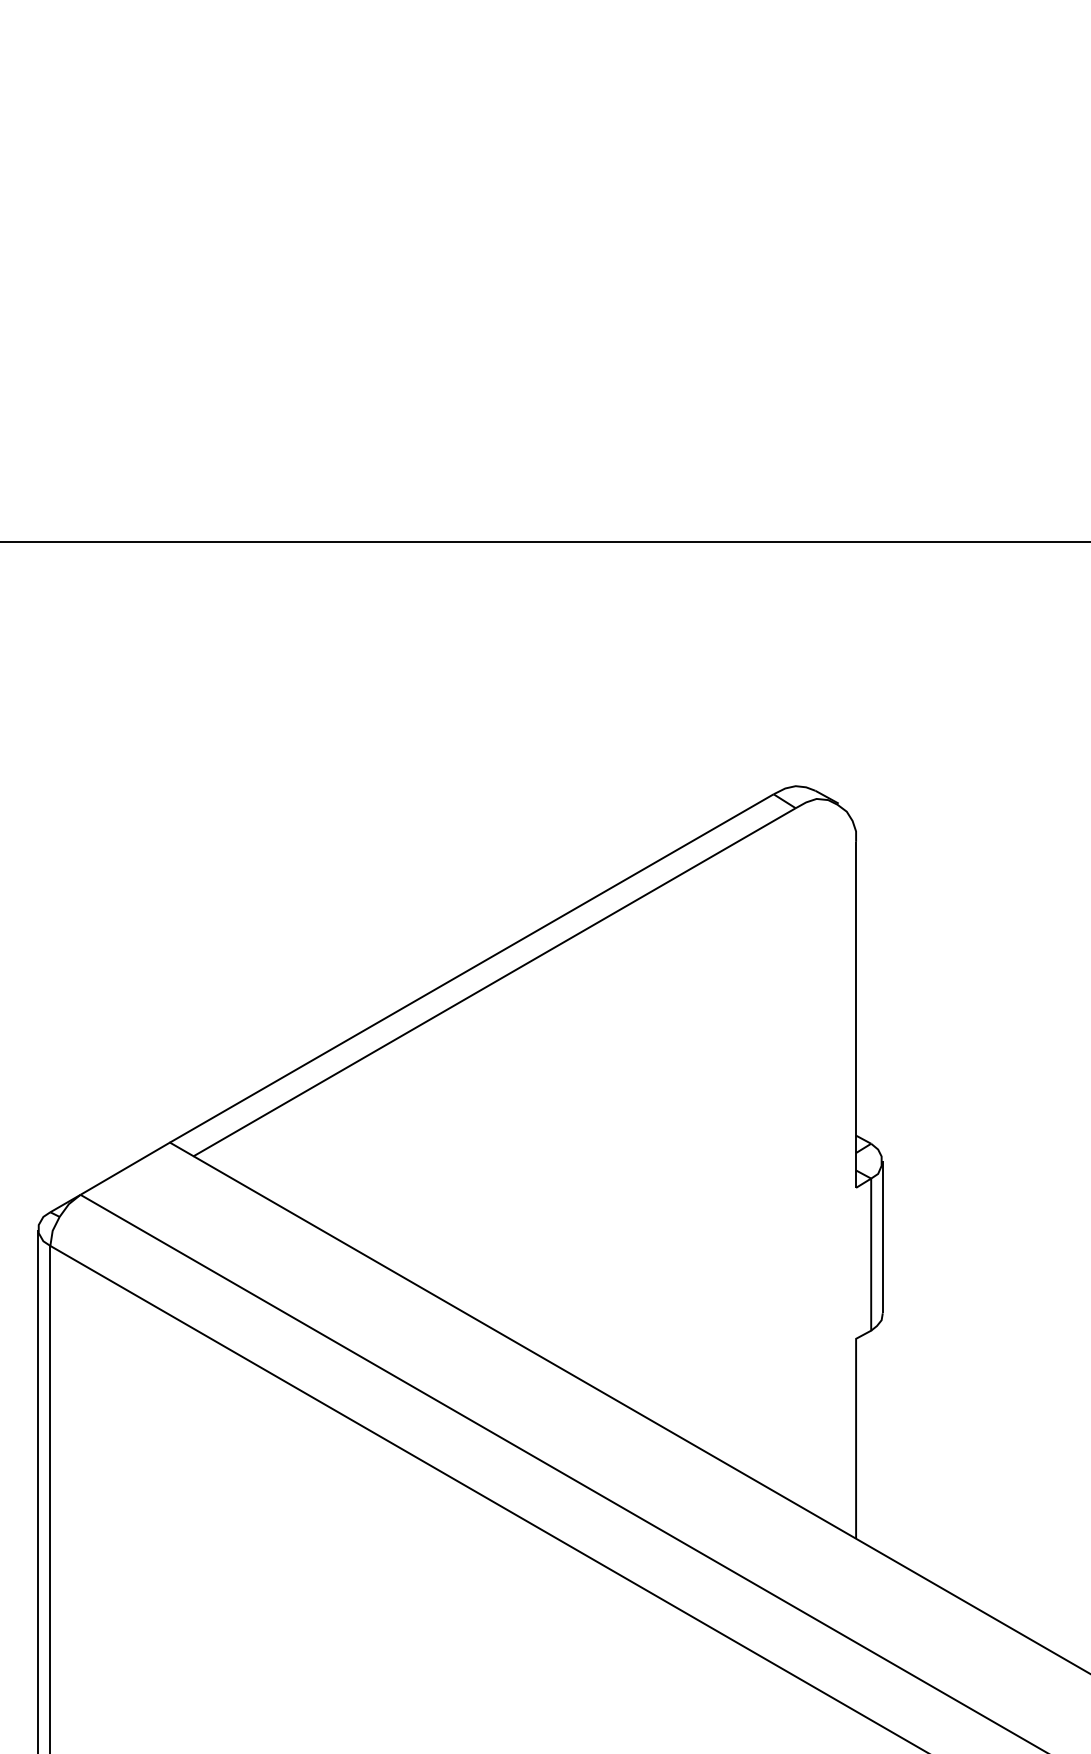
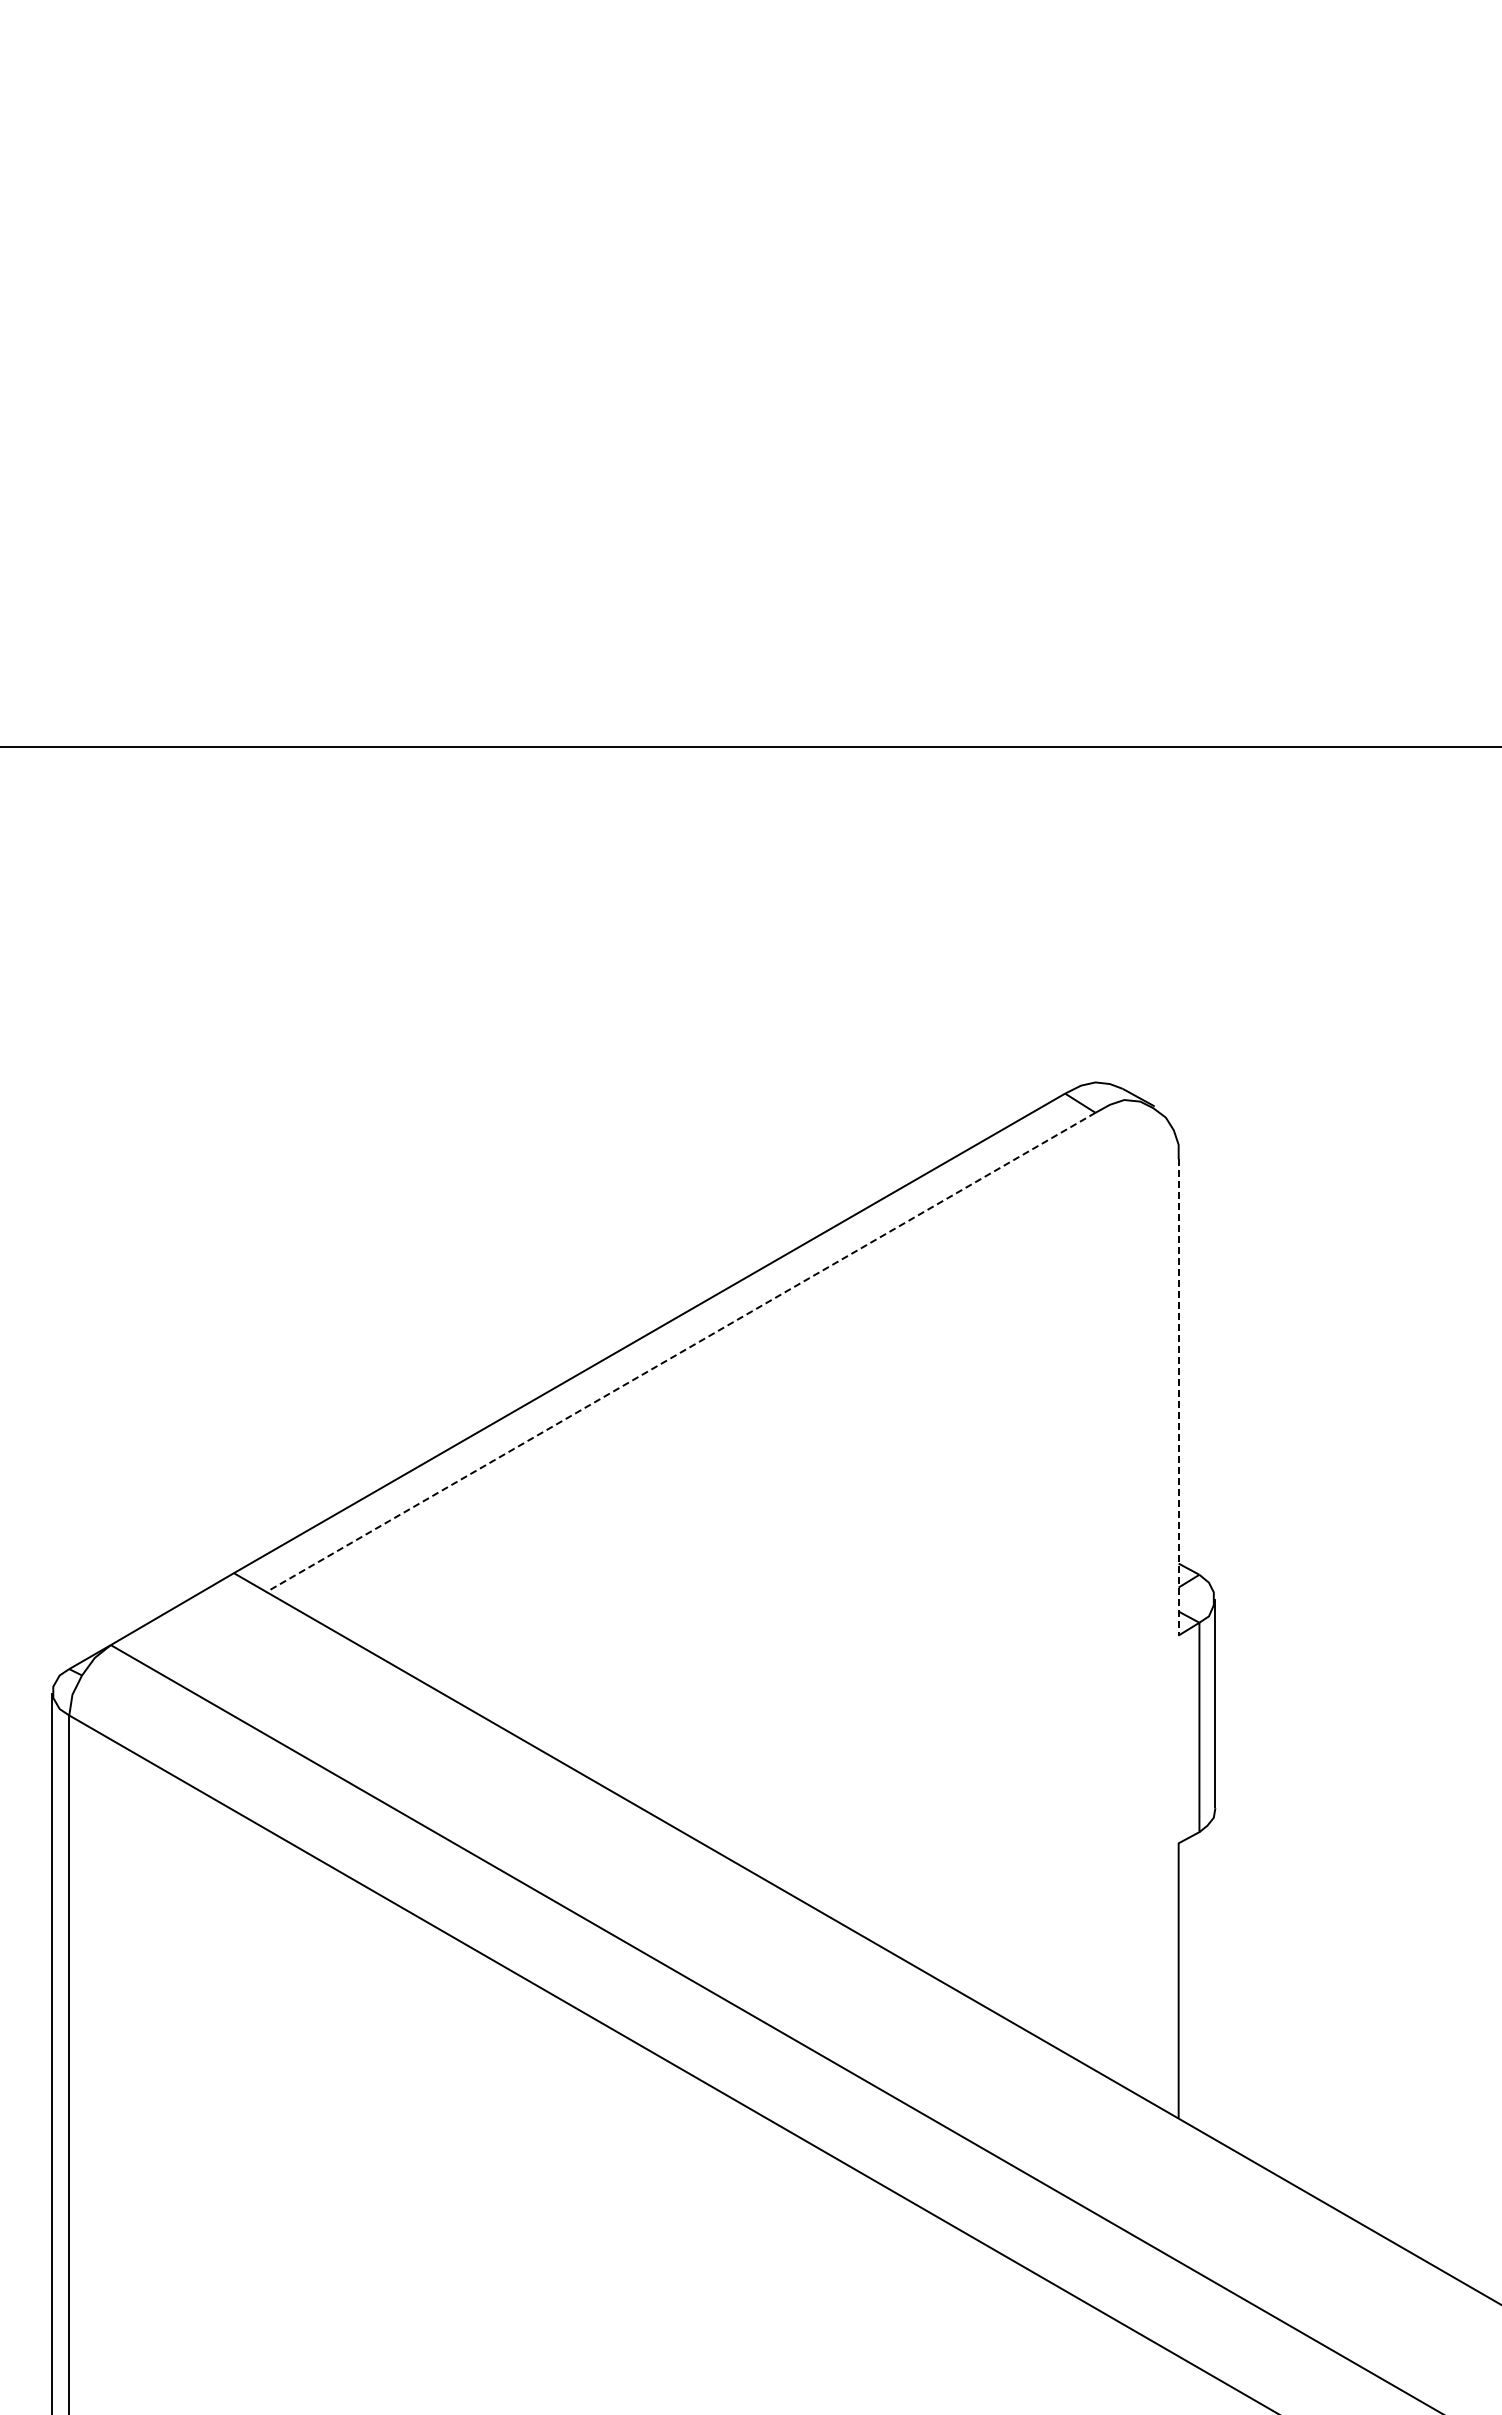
line: (494, 982) -> (680, 1352), solid -> dashed
line: (855, 1014) -> (1178, 1397), solid -> dashed

